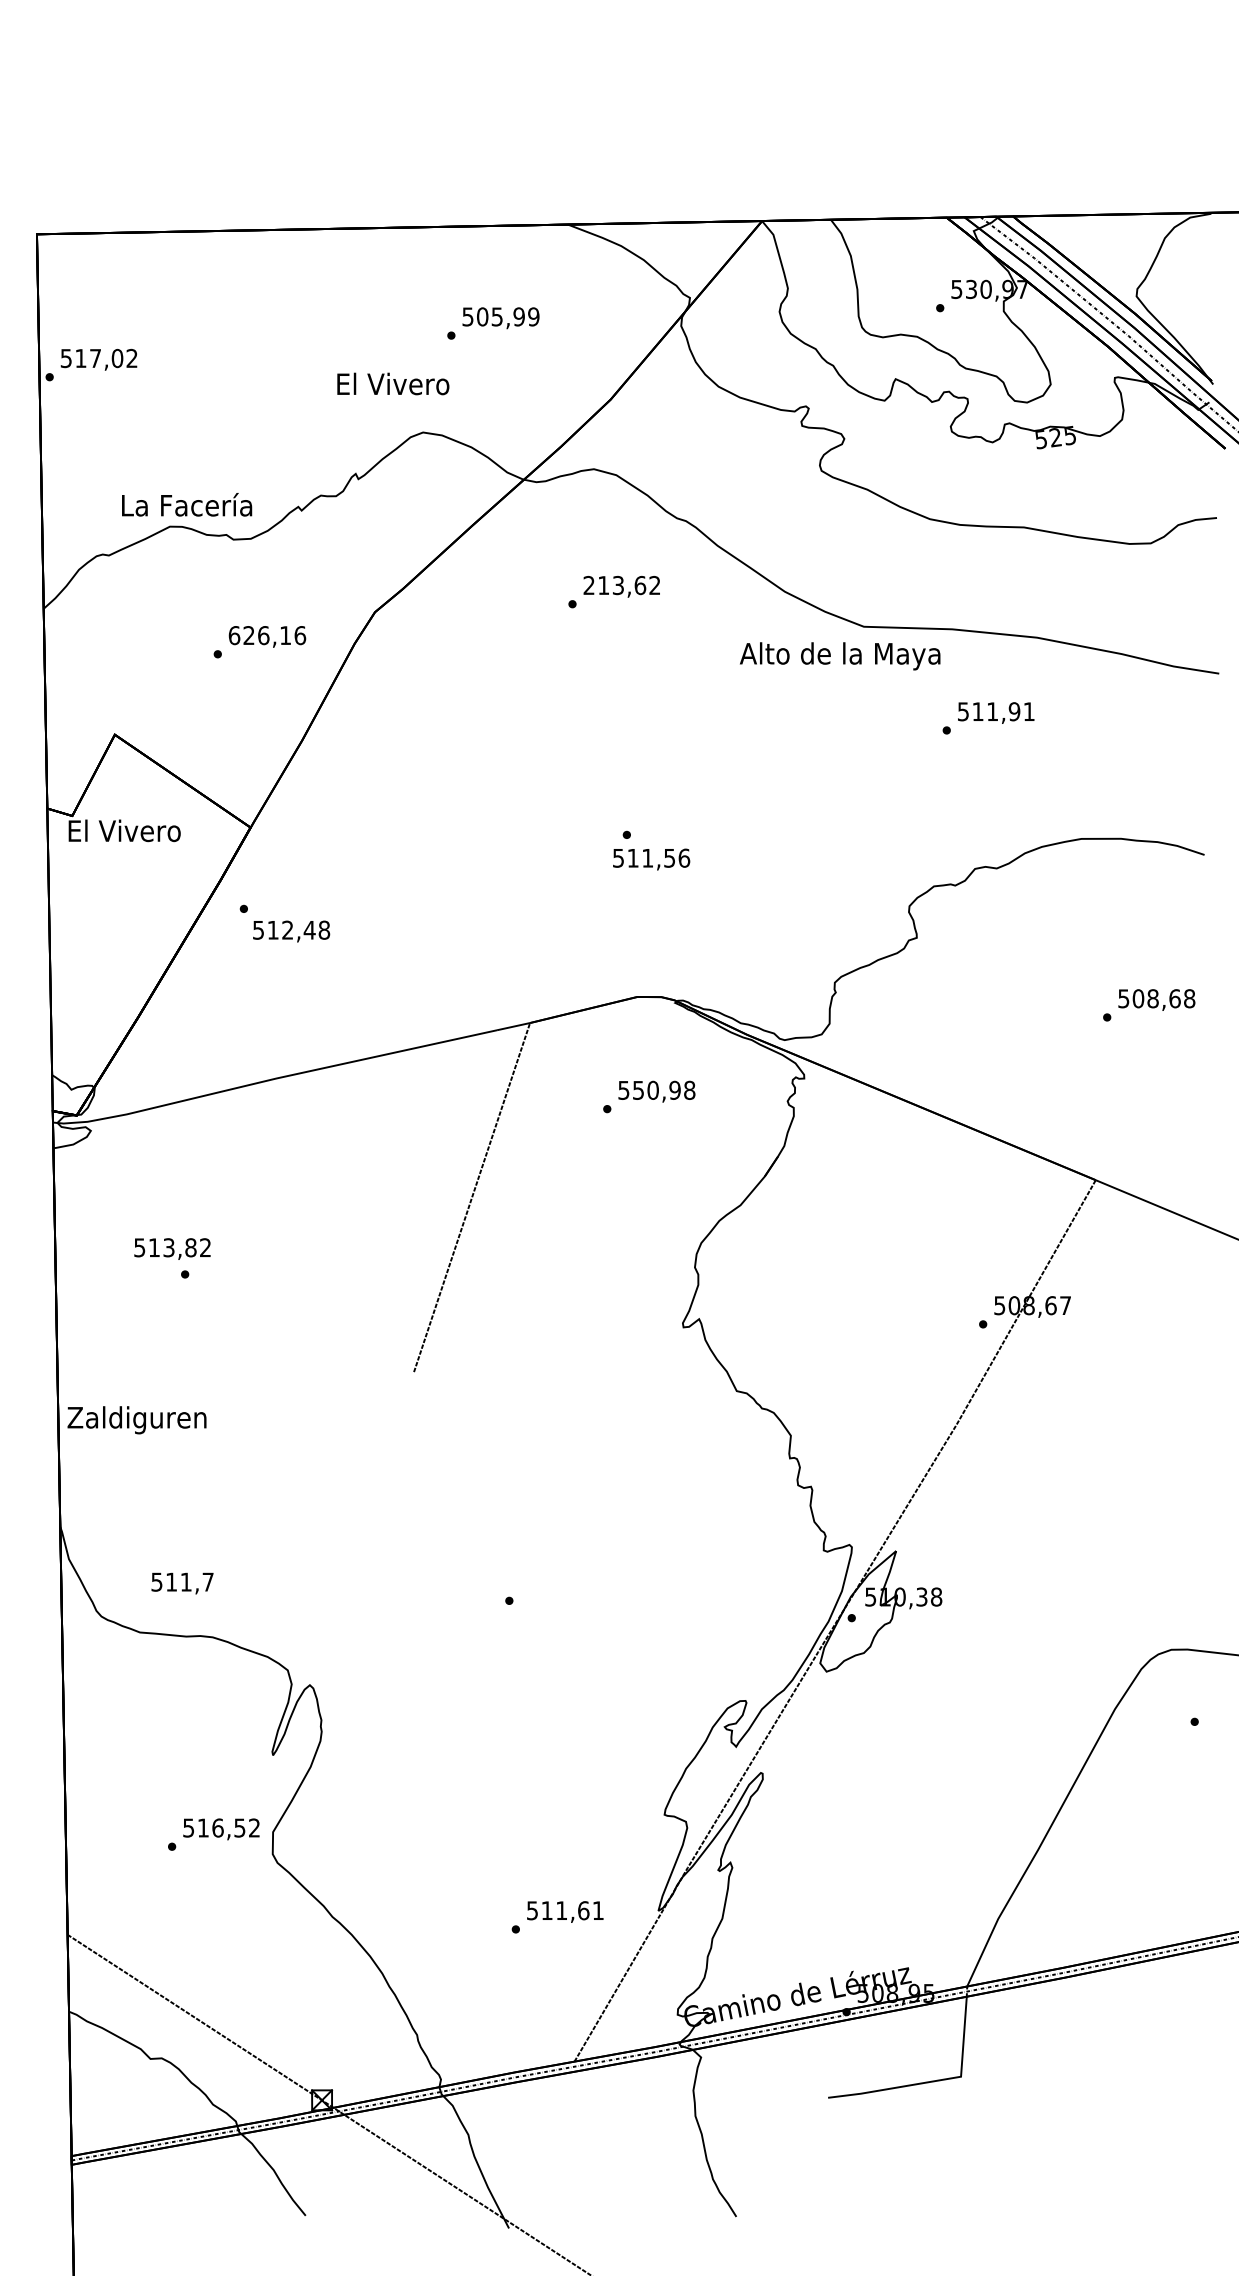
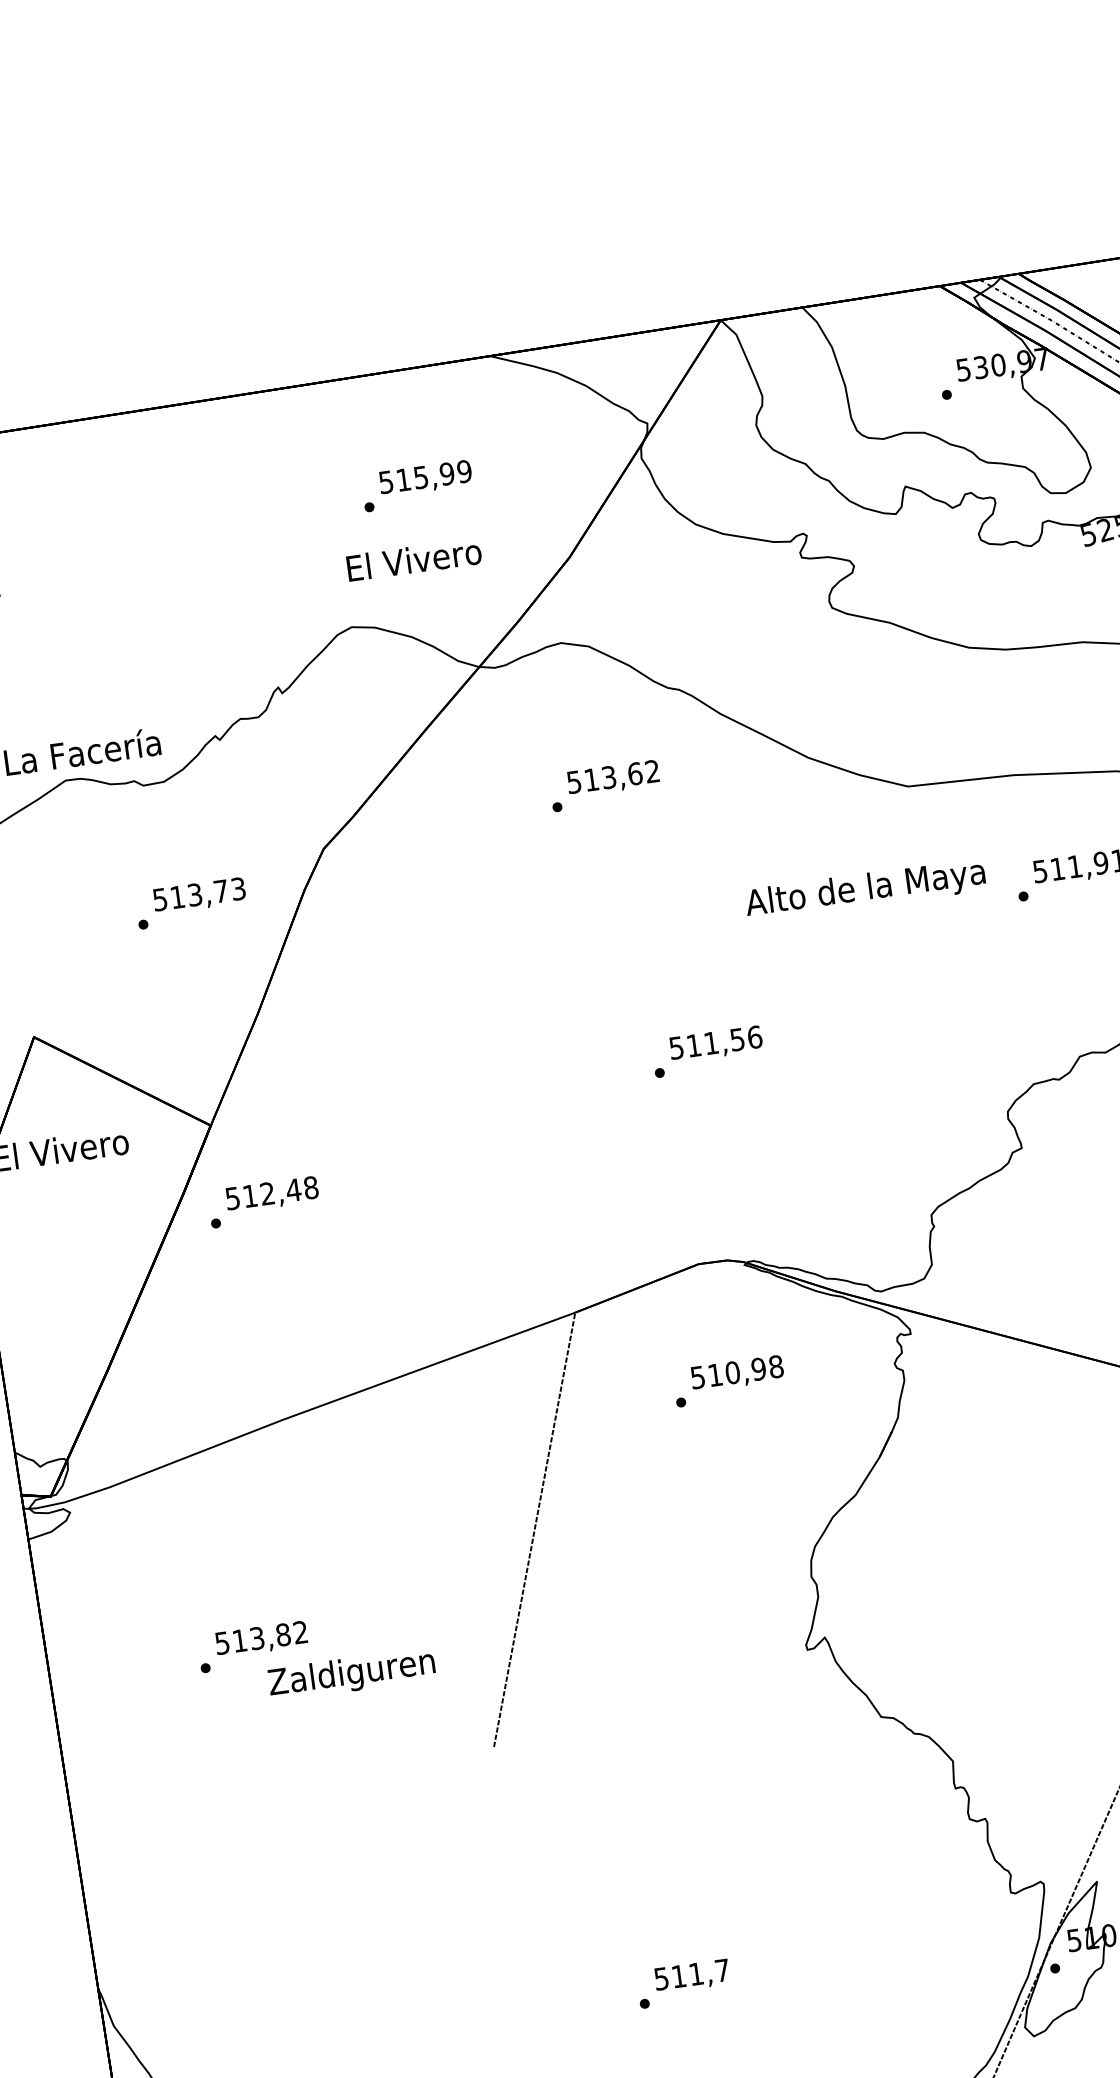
text: (482, 316) -> (403, 479), 505,99 -> 515,99
text: (393, 383) -> (414, 559), moved
text: (588, 585) -> (573, 782), 213,62 -> 513,62
text: (267, 635) -> (199, 894), 626,16 -> 513,73
text: (840, 656) -> (865, 890), moved
text: (651, 859) -> (716, 1044), moved
text: (291, 931) -> (272, 1194), moved
text: (638, 1090) -> (715, 1375), 550,98 -> 510,98
text: (172, 1248) -> (261, 1638), moved
text: (136, 1420) -> (351, 1674), moved
text: (182, 1583) -> (692, 1976), moved

